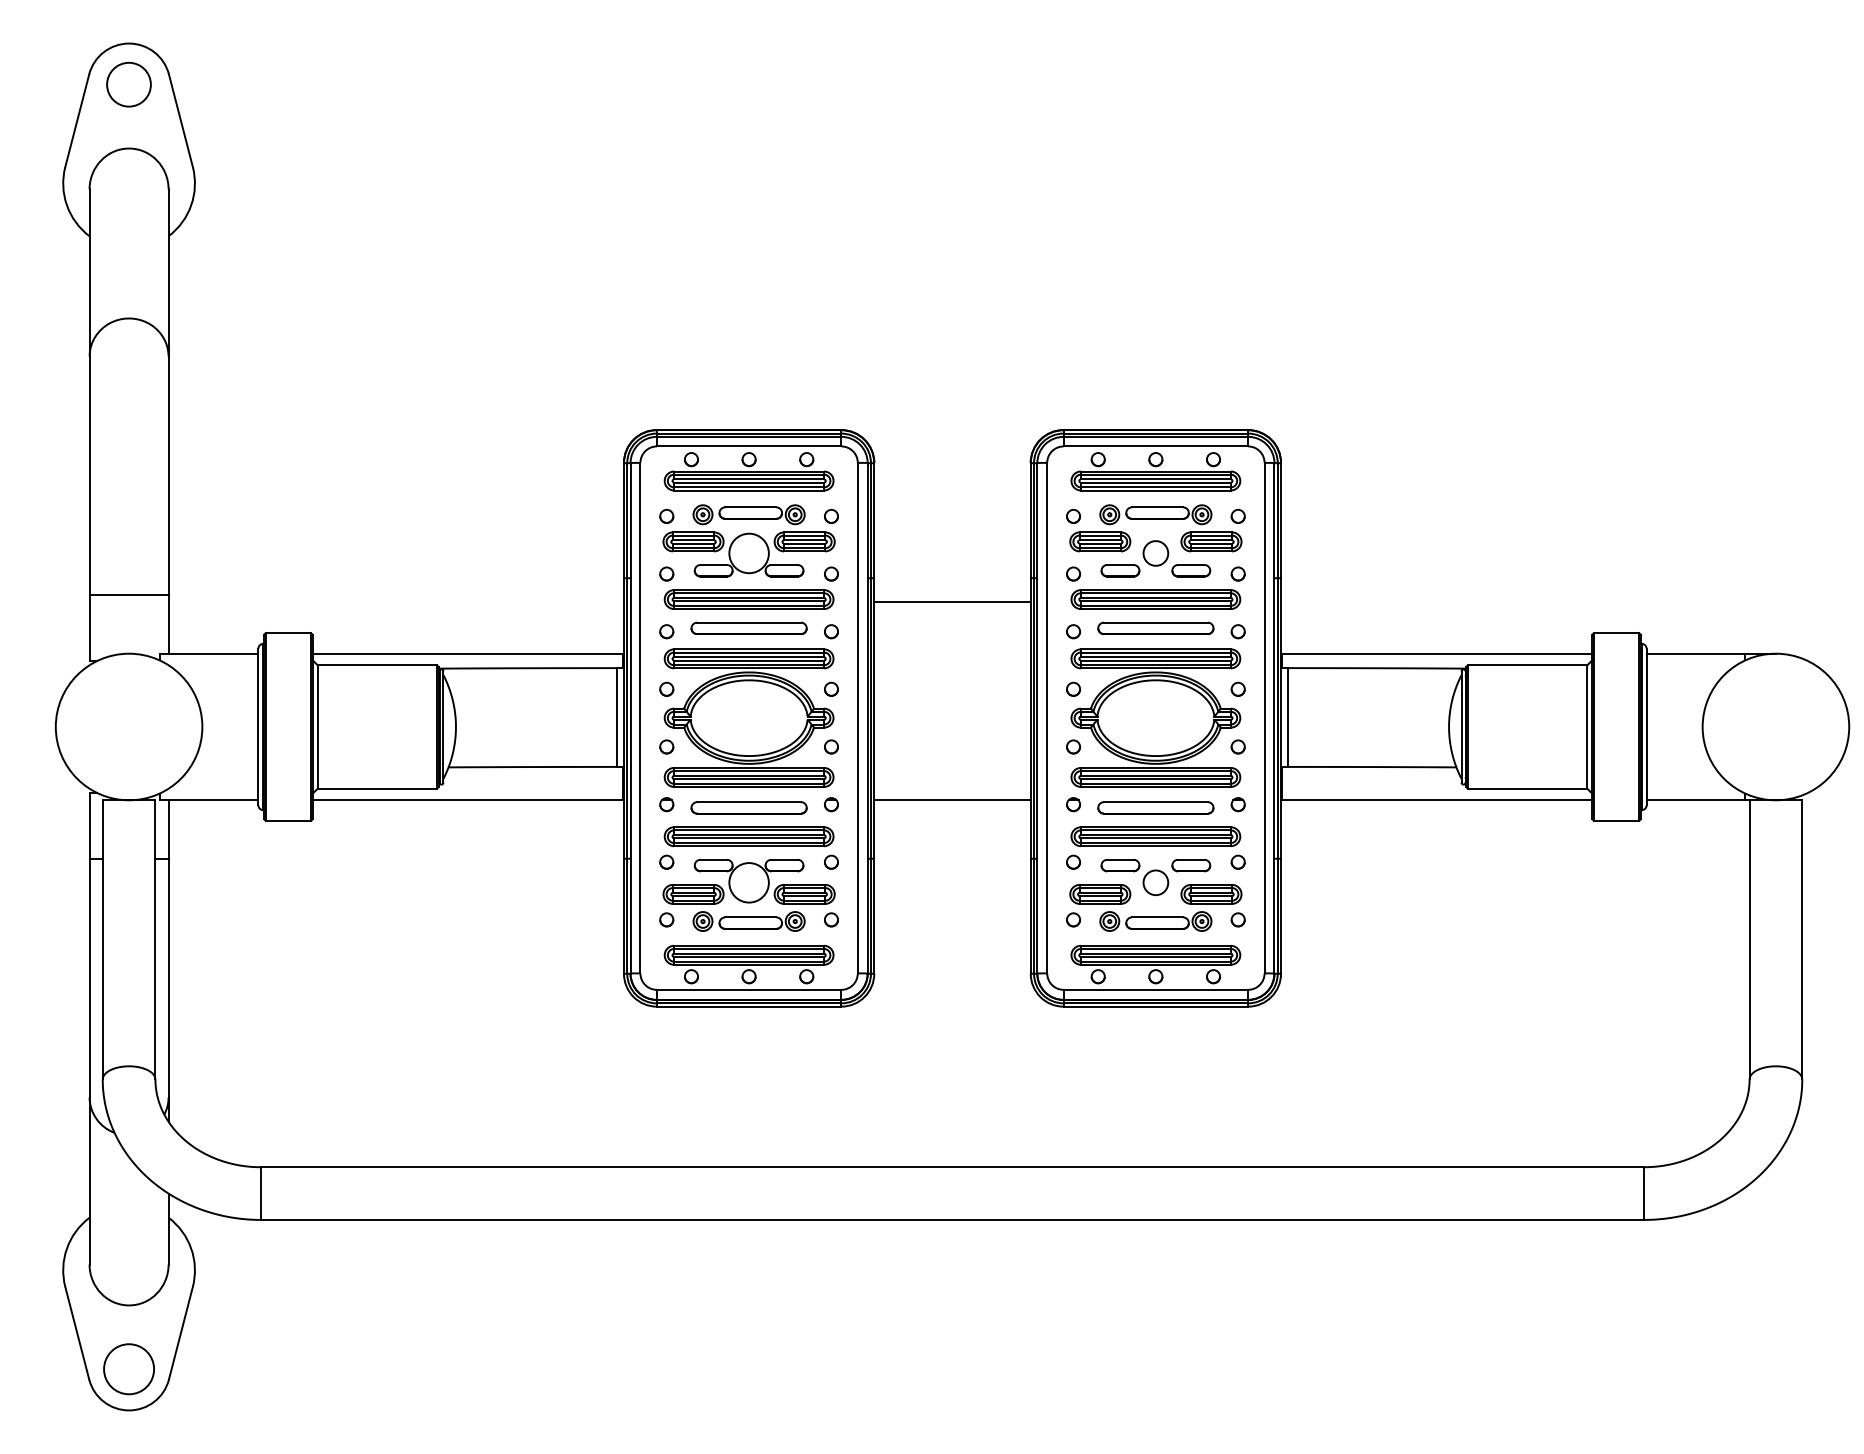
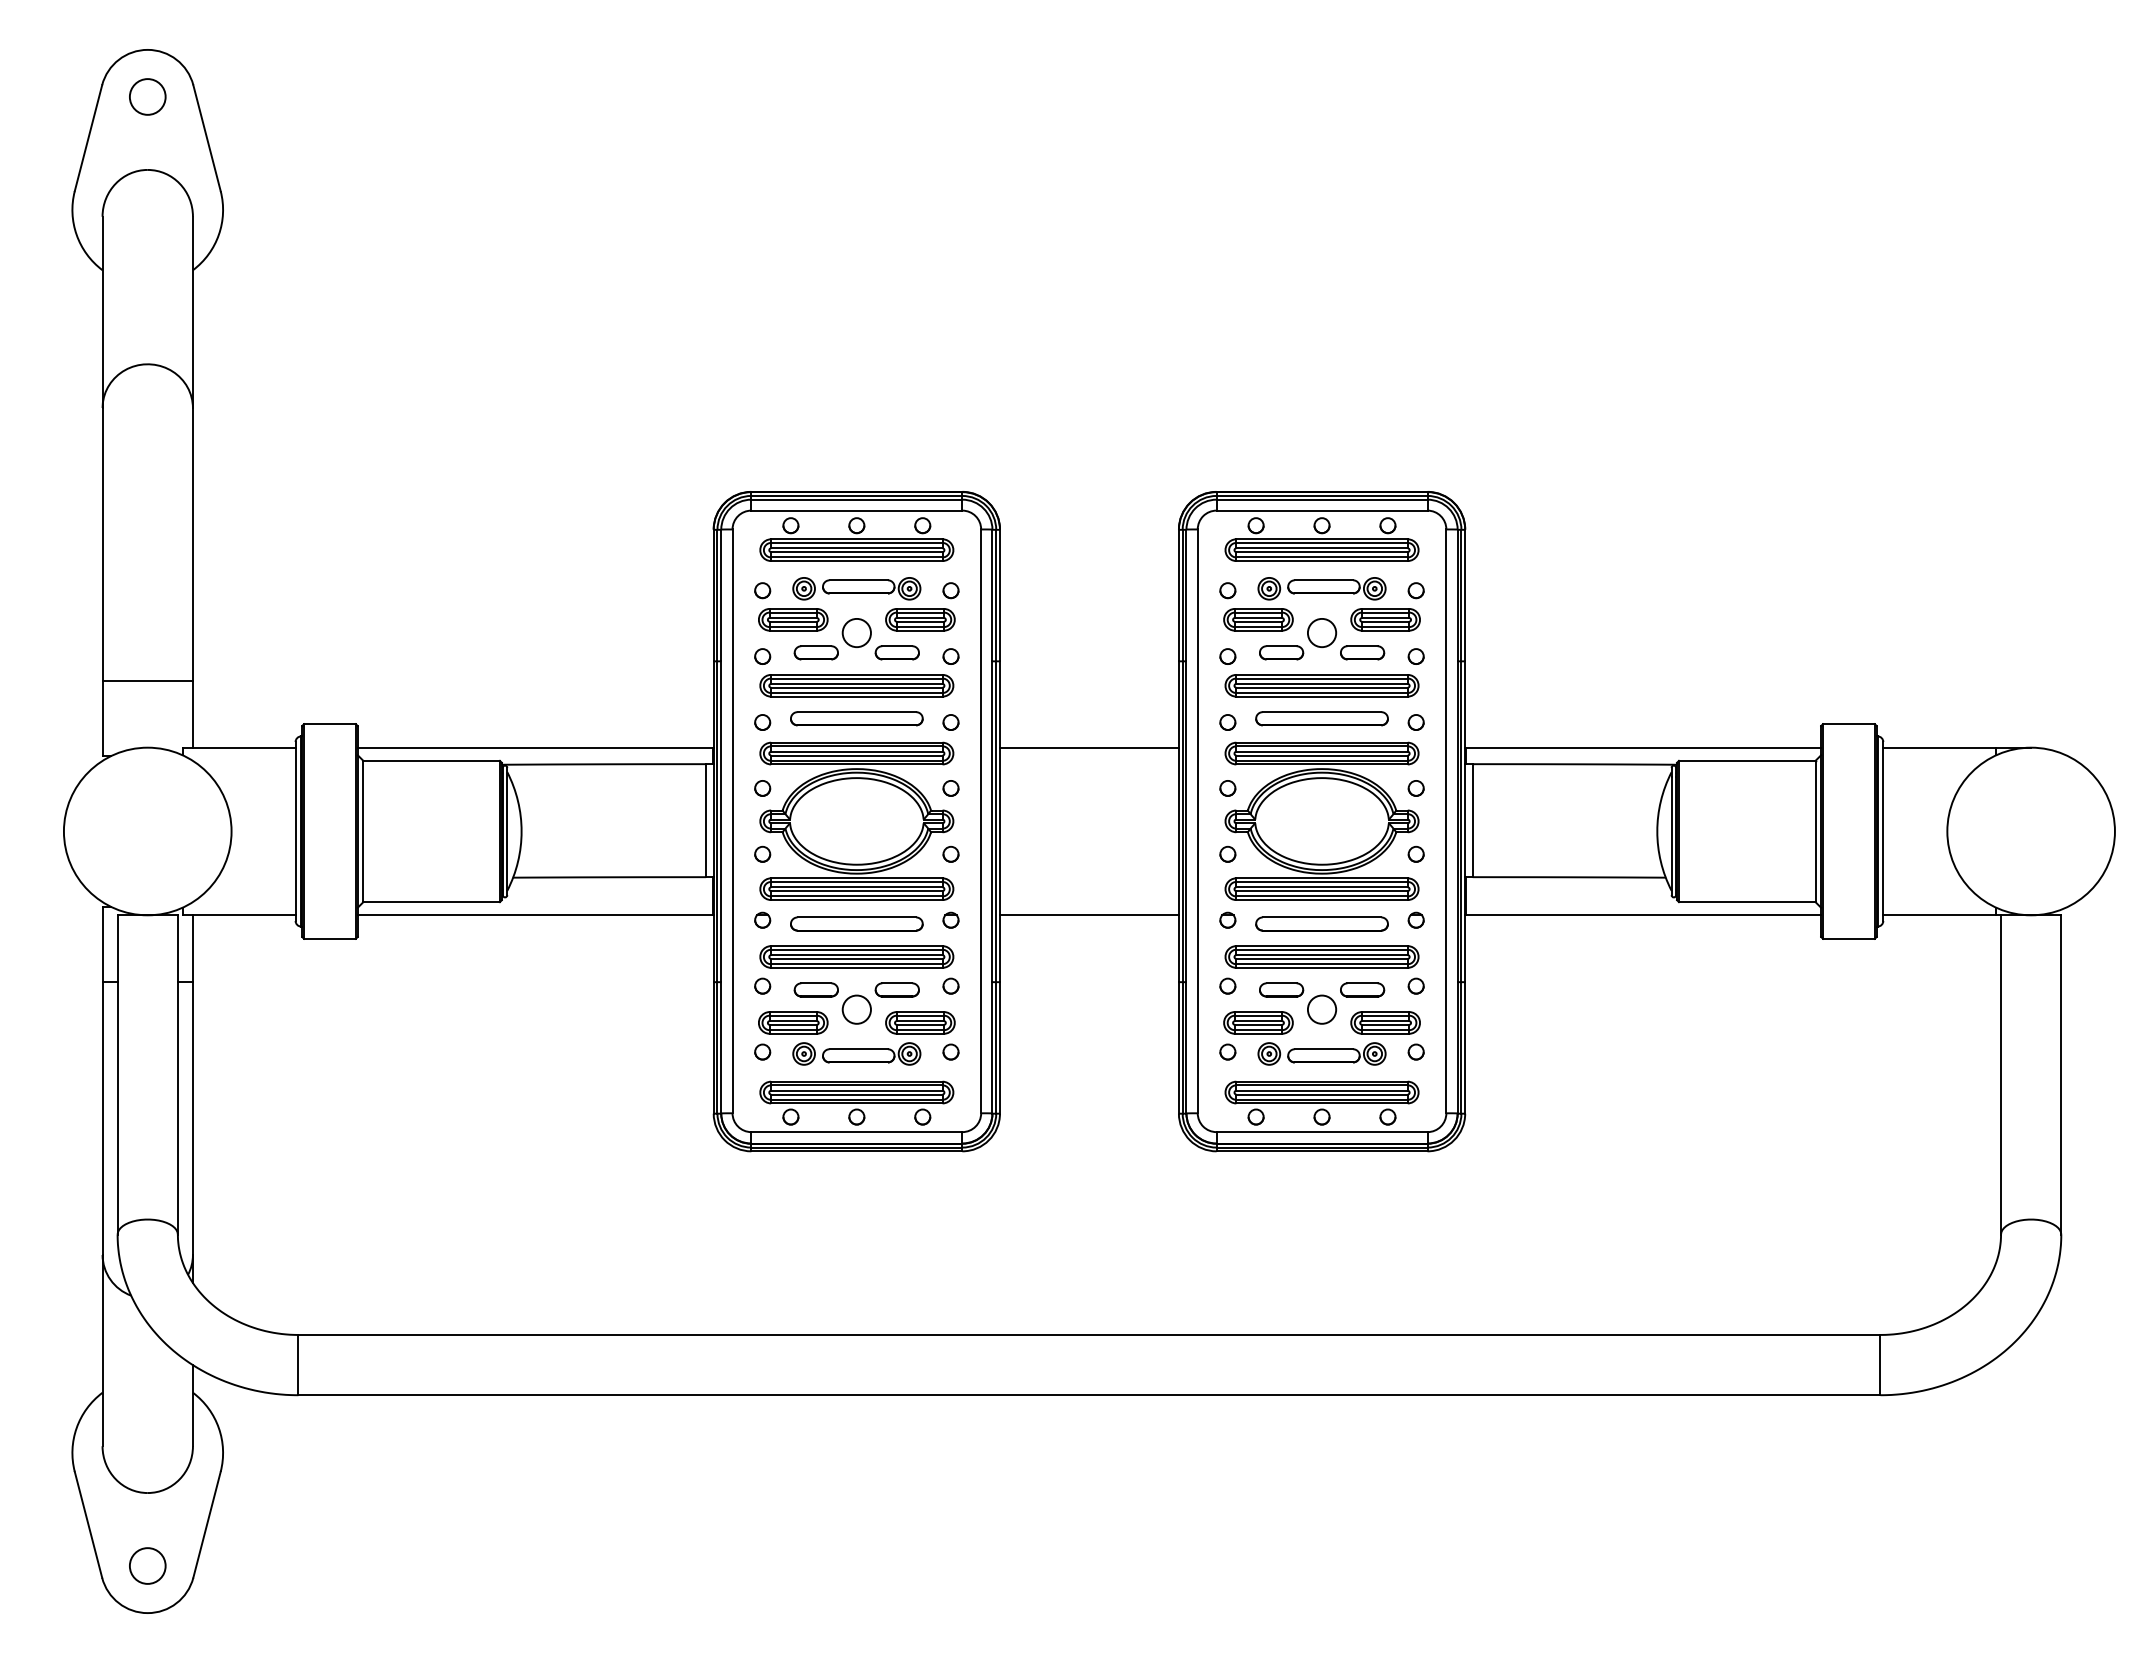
circle: (128, 84) -> (147, 96), size x0.71
circle: (748, 552) -> (856, 632), size x0.62
line: (952, 601) -> (1089, 747), moved
circle: (748, 882) -> (856, 1009), size x0.62
circle: (128, 1368) -> (147, 1565), size x0.62

